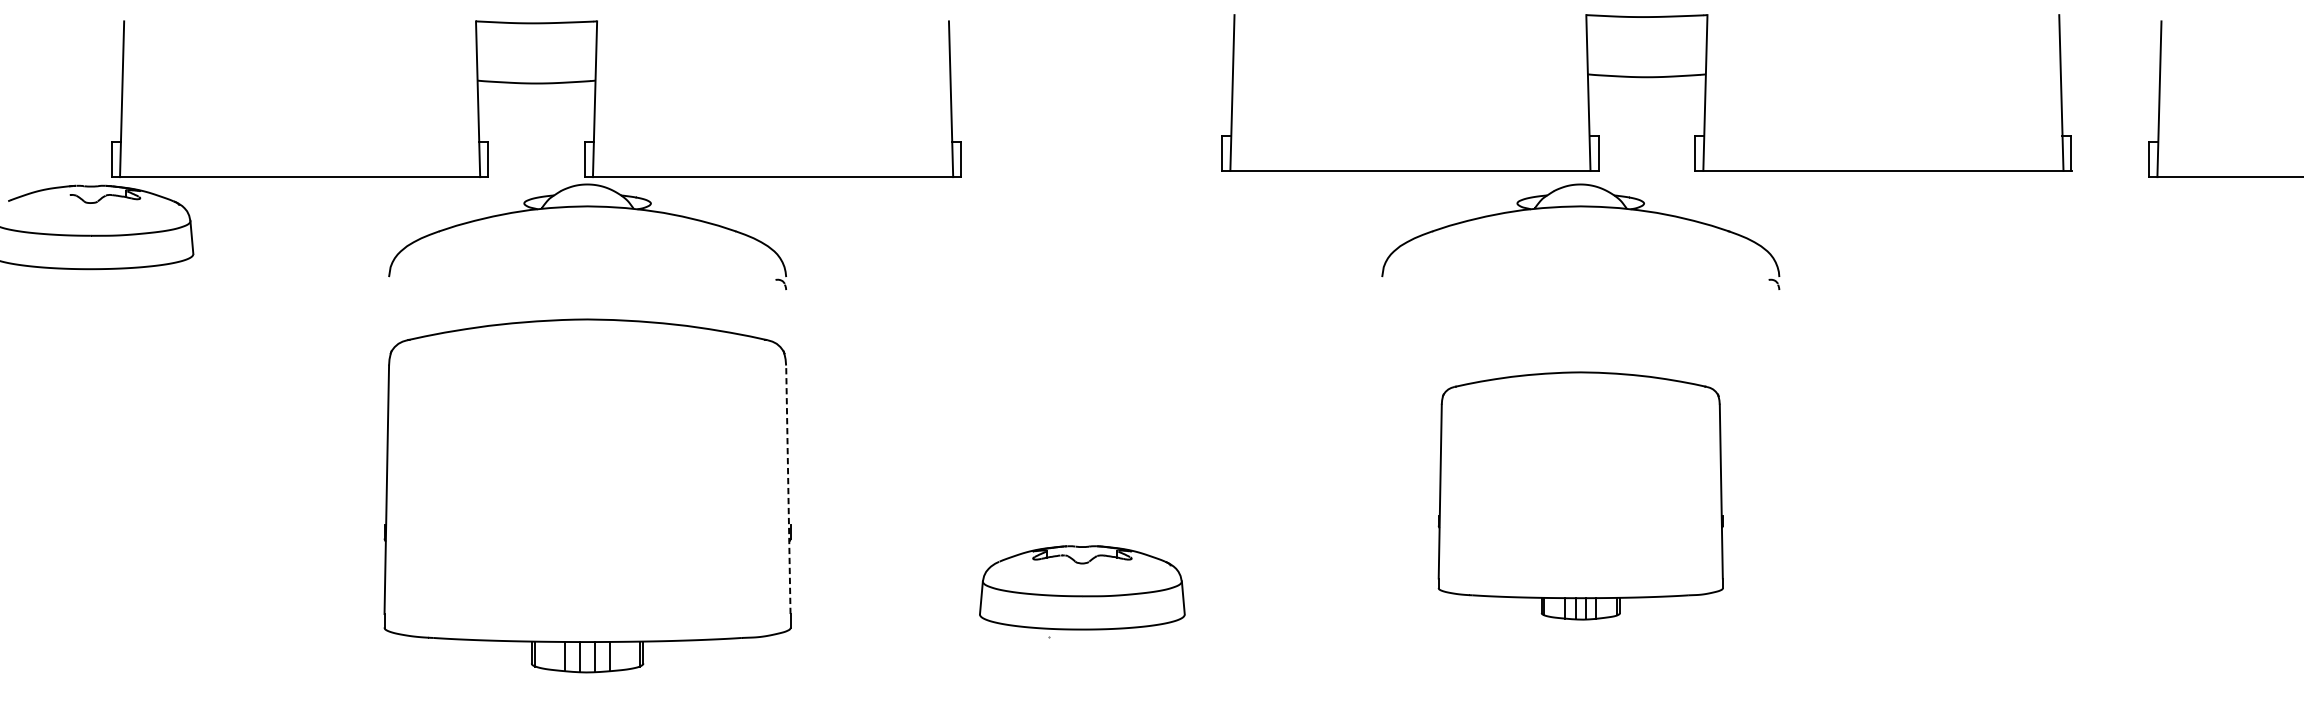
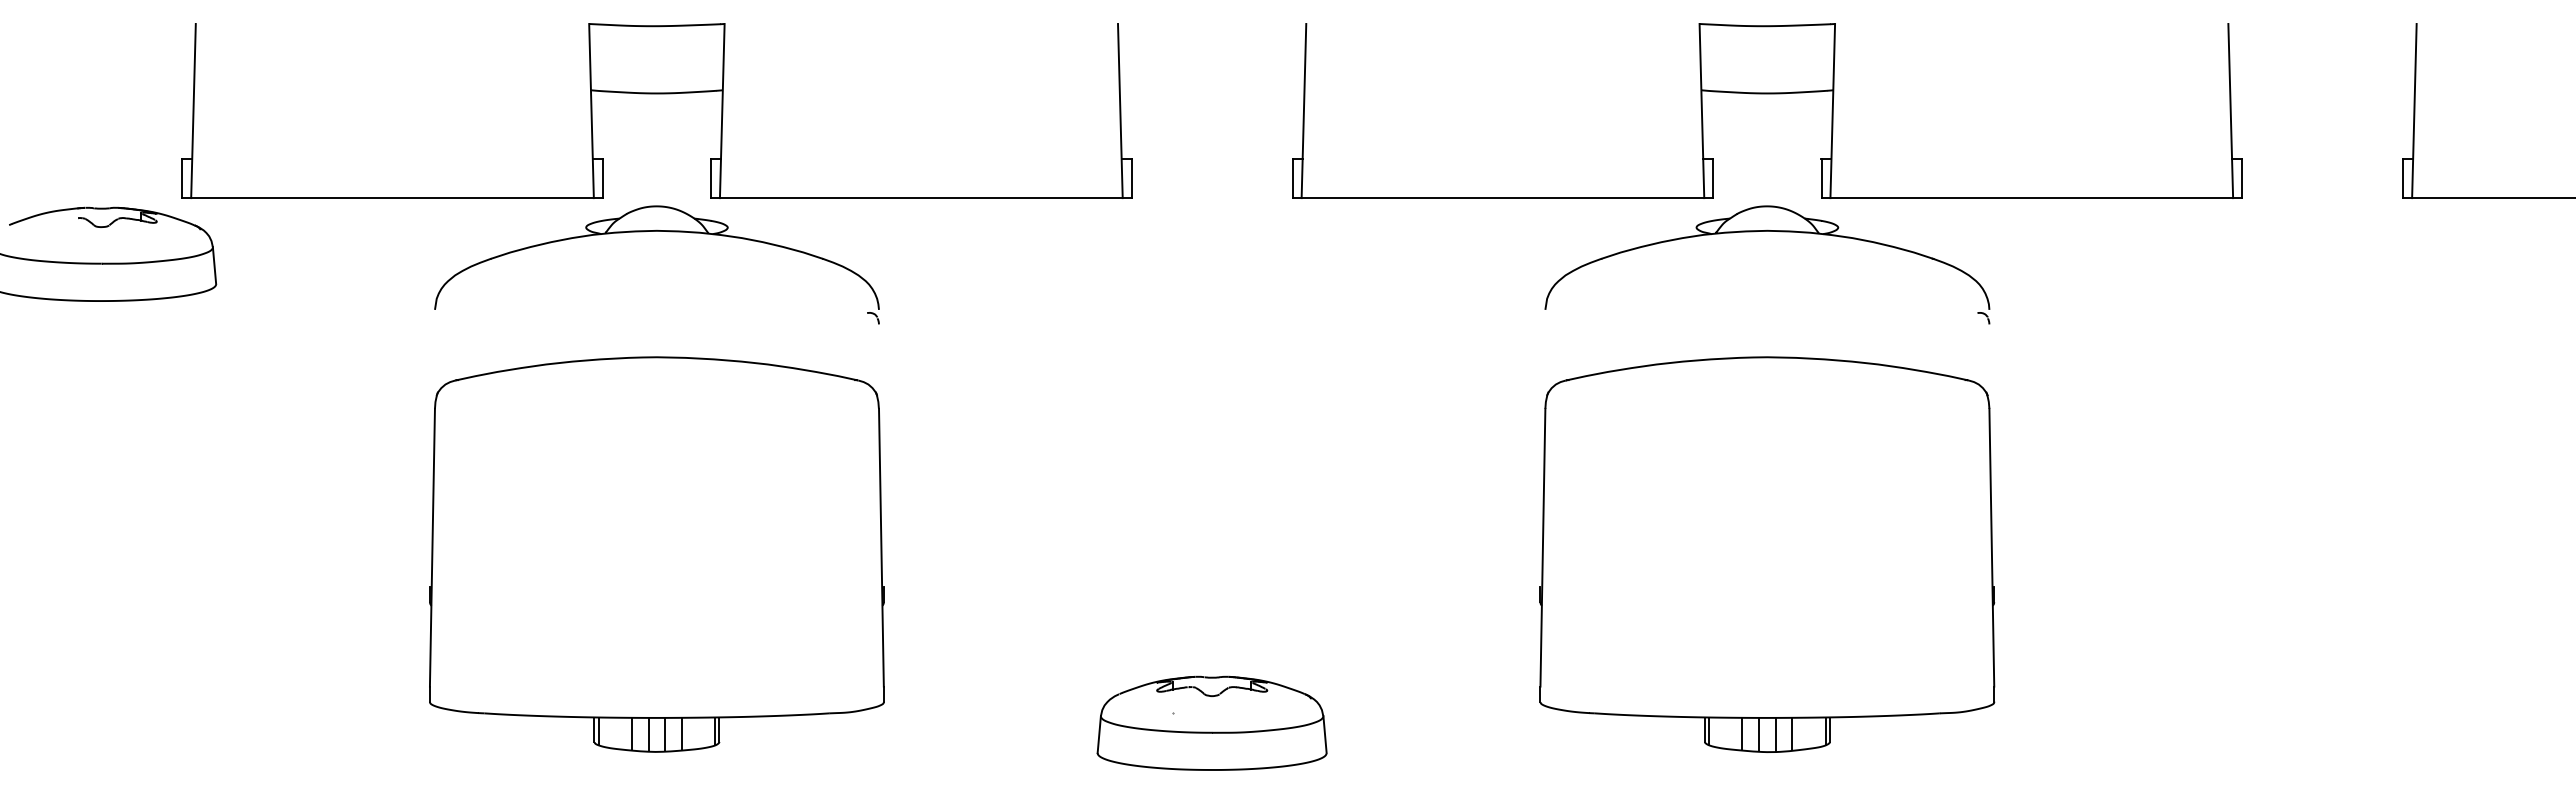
part: (1647, 78) -> (1767, 94), moved
part: (536, 84) -> (656, 94), moved
line: (788, 489) -> (881, 547), dashed -> solid
part: (1580, 495) -> (1767, 554), size x1.43
part: (1081, 587) -> (1211, 722), moved

